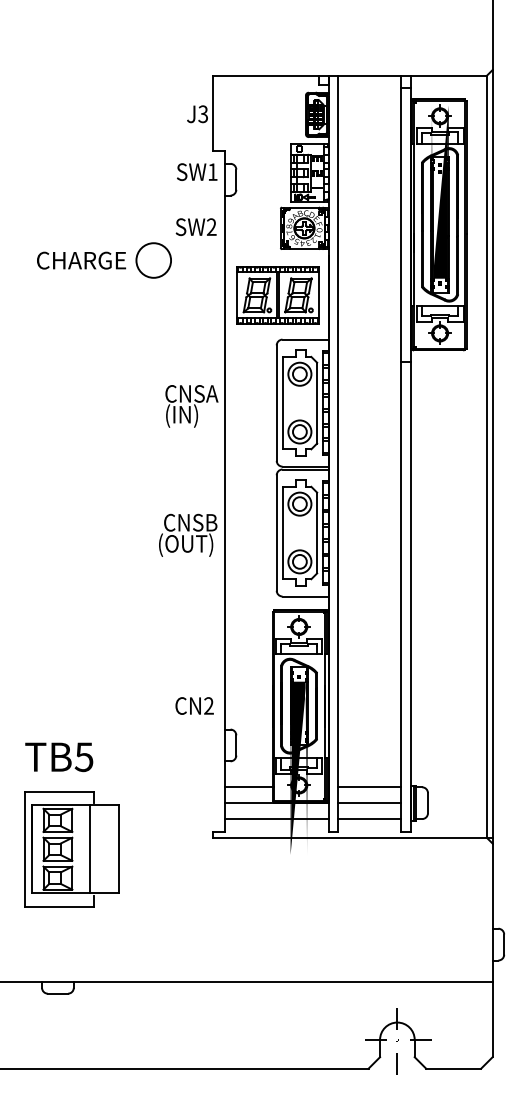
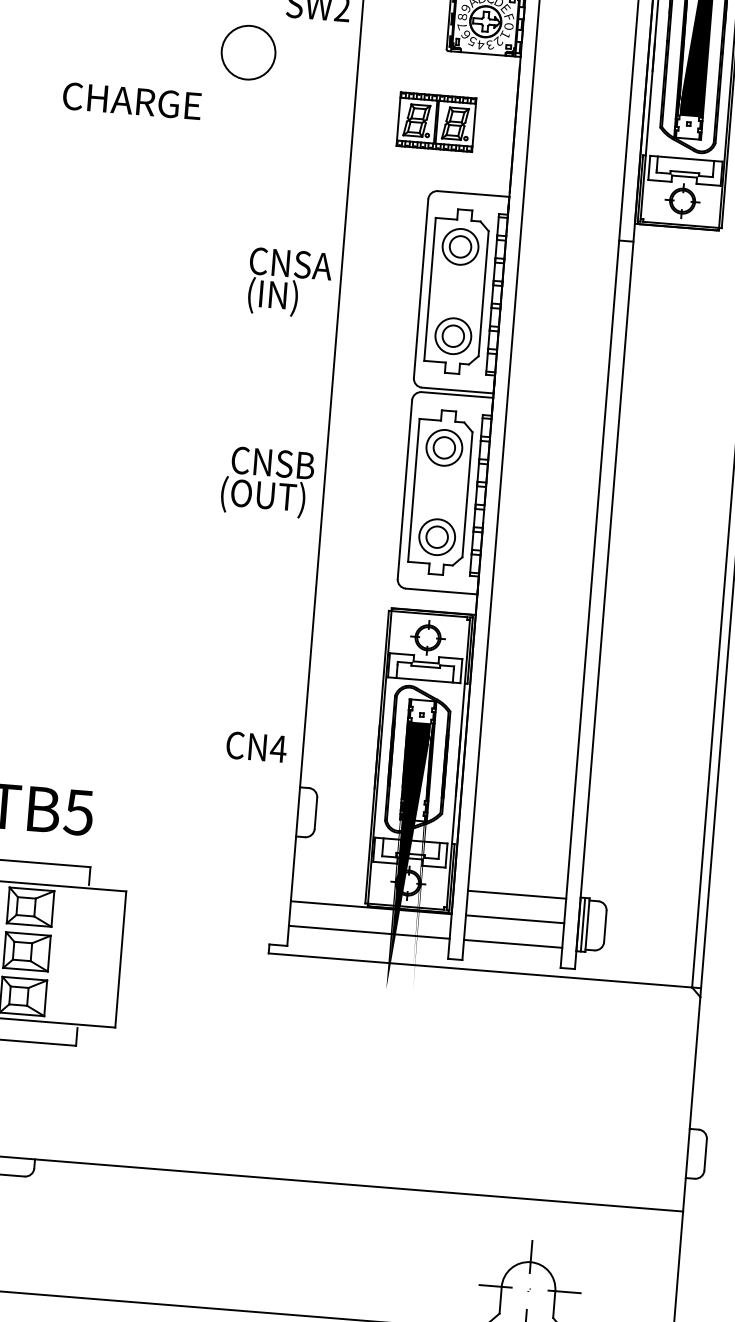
text: (81, 260) -> (132, 100), moved
part: (277, 295) -> (435, 122), size x0.6
text: (208, 705) -> (277, 748), CN2 -> CN4
line: (249, 787) -> (331, 880), removed
line: (89, 849) -> (75, 956), removed

